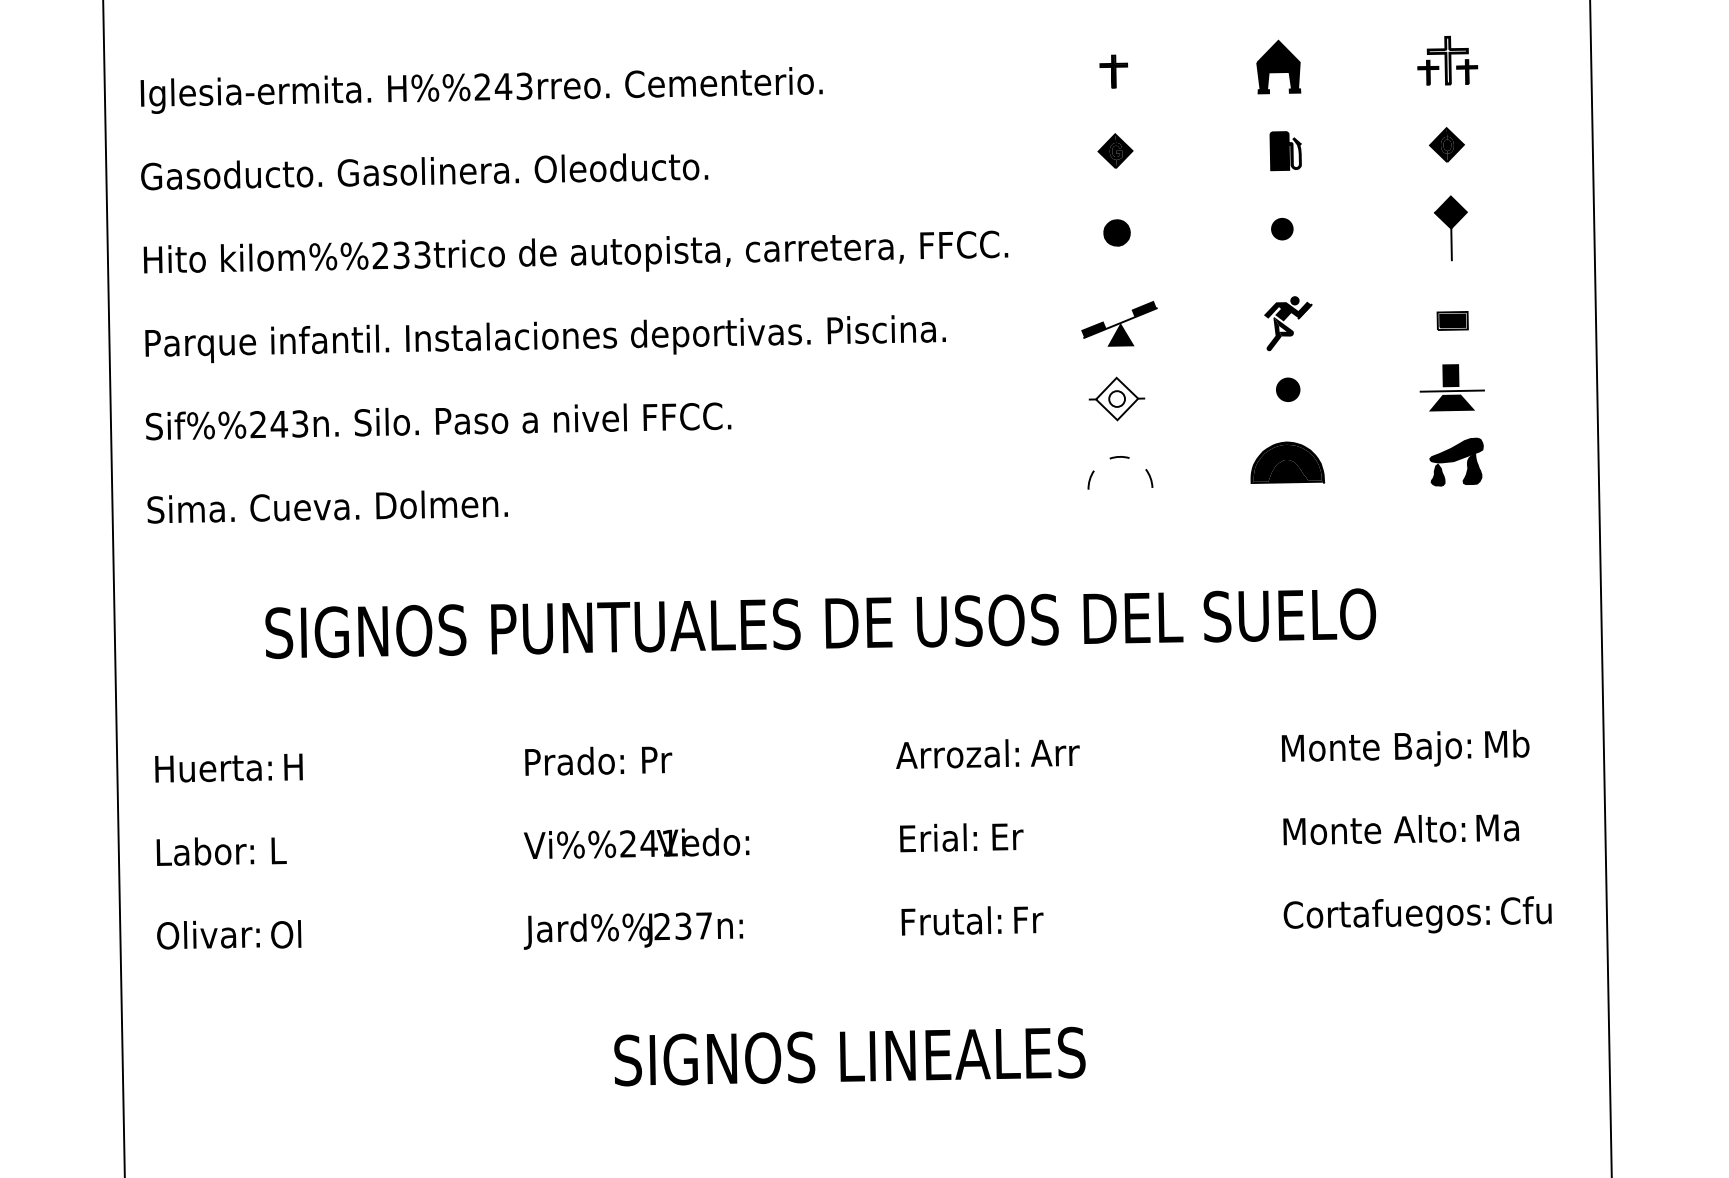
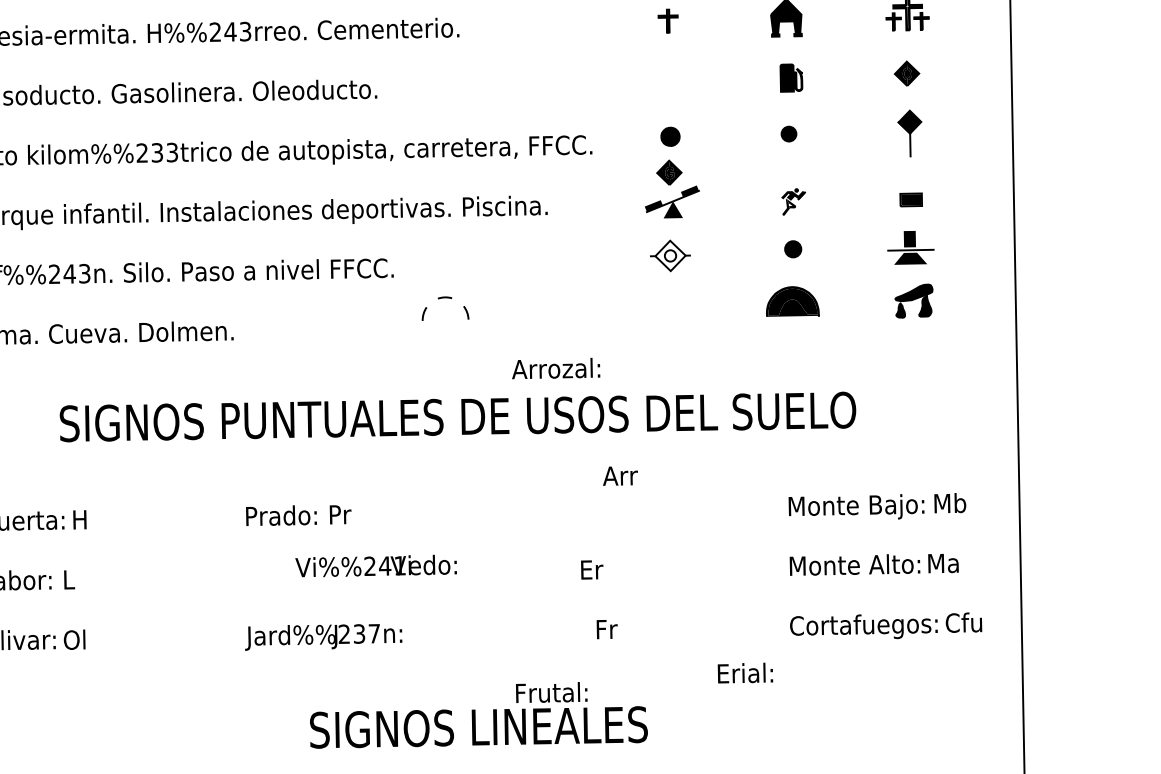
part: (1115, 150) -> (669, 172), moved
part: (1288, 323) -> (793, 201), size x0.7
part: (1124, 458) -> (448, 298), moved
text: (1055, 752) -> (620, 475), moved
text: (957, 753) -> (556, 368), moved
text: (938, 837) -> (745, 672), moved
text: (636, 842) -> (376, 565), moved
text: (951, 920) -> (551, 692), moved

